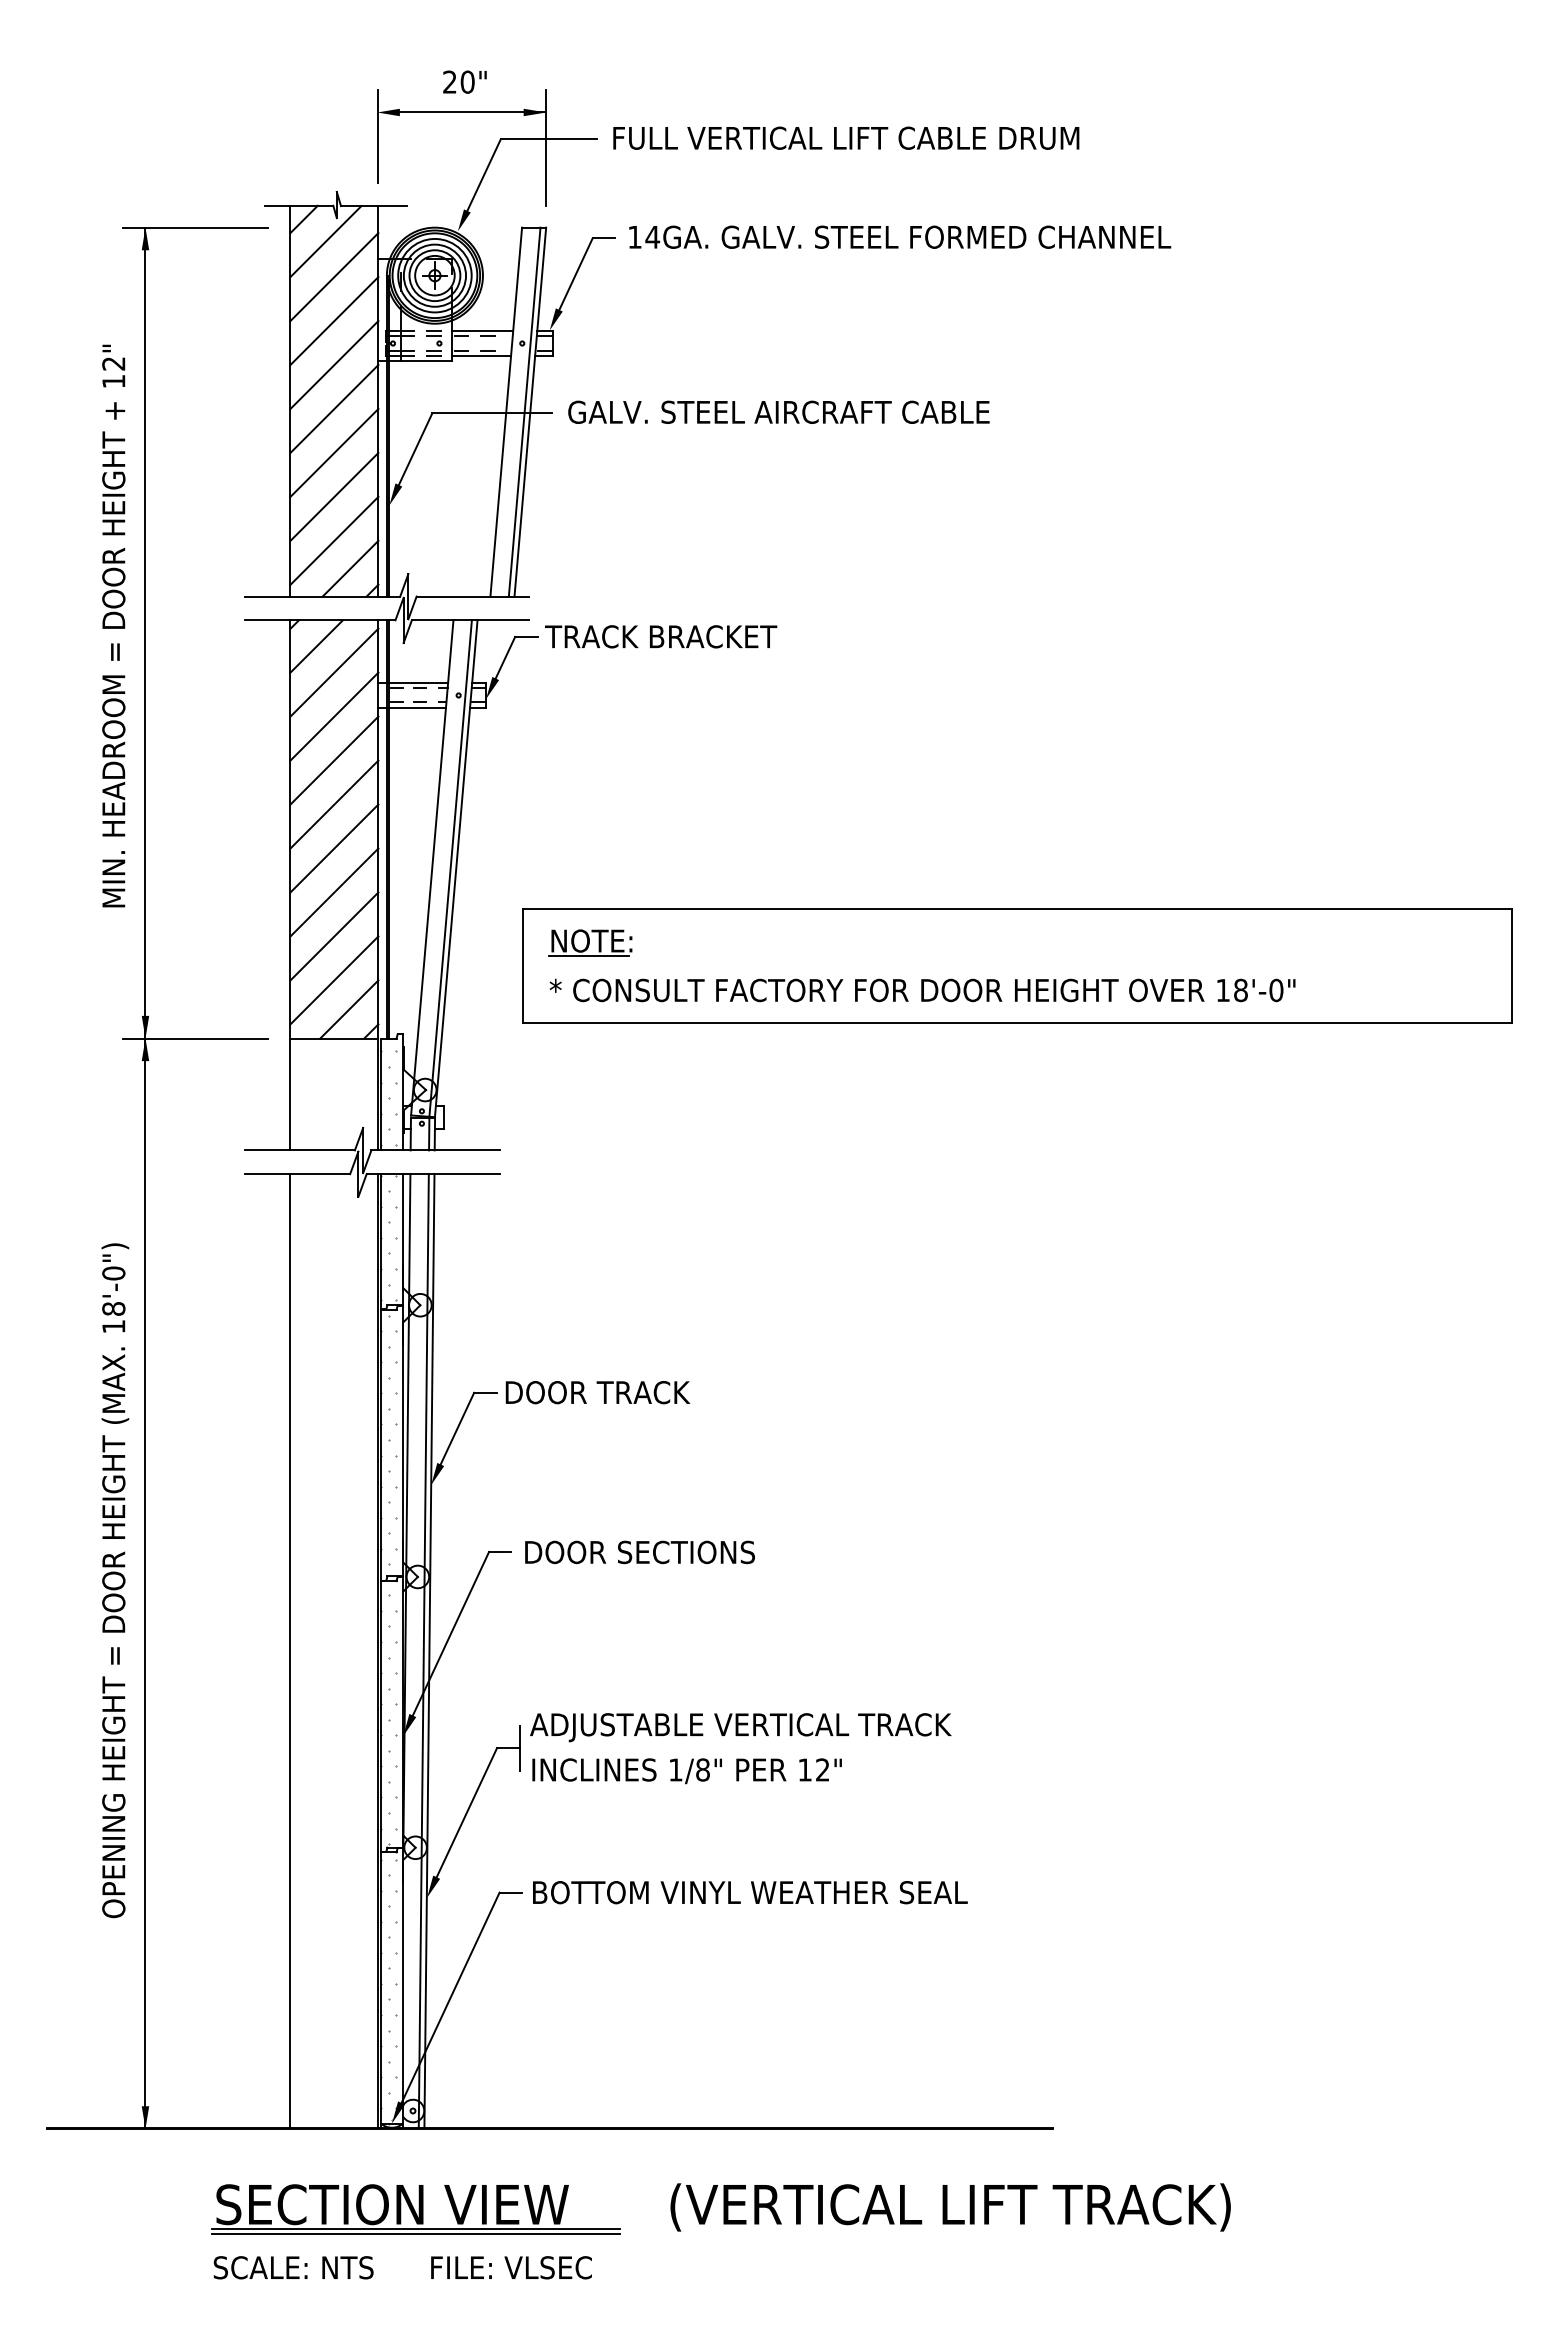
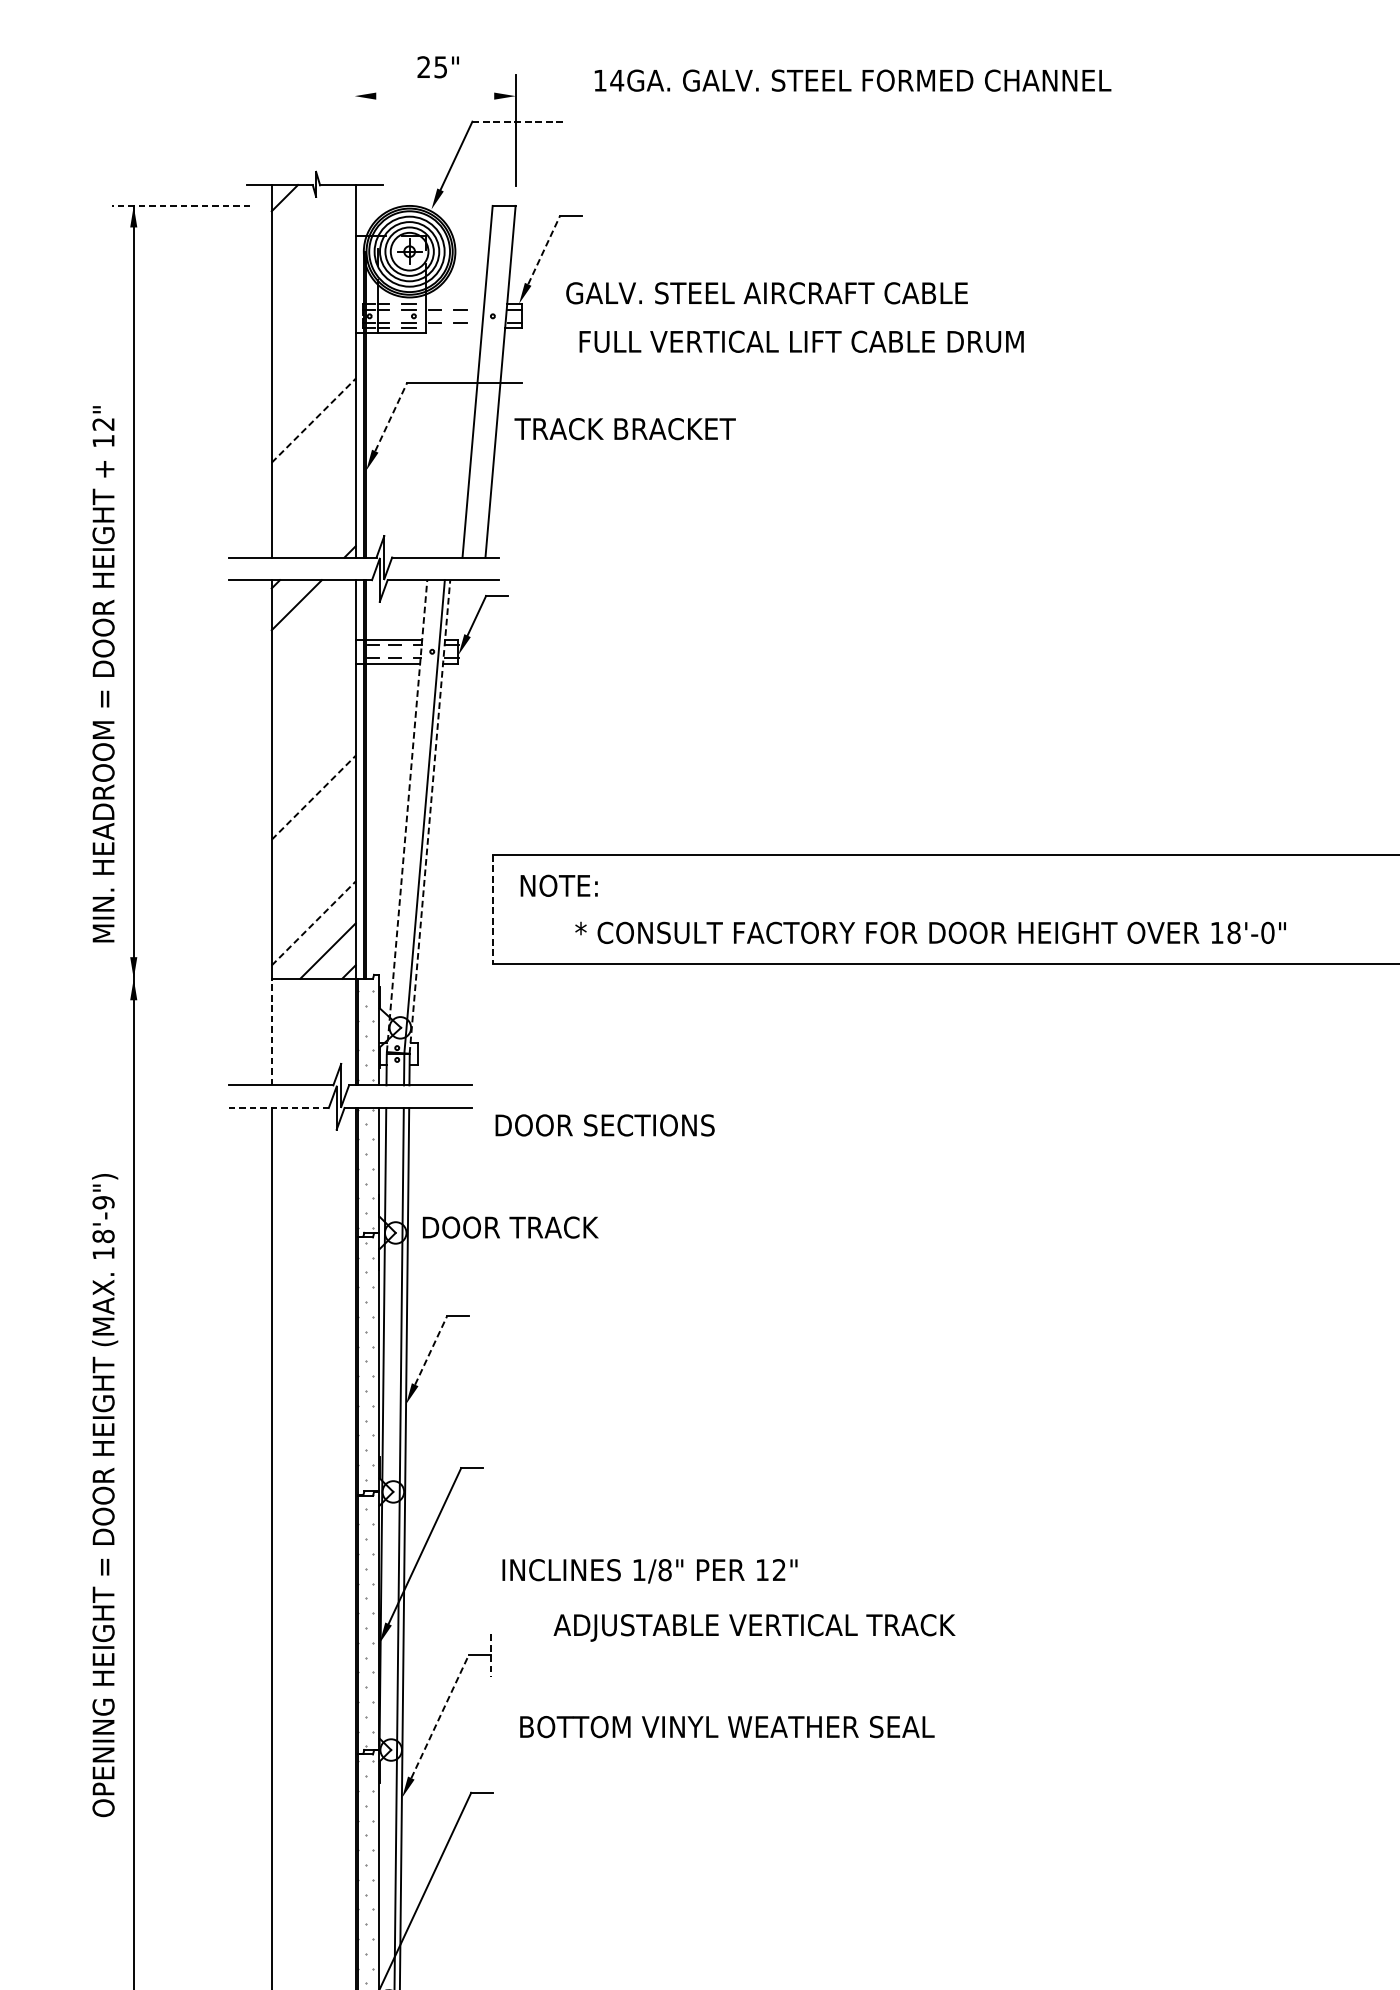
text: (467, 81) -> (440, 66), 20" -> 25"
line: (472, 112) -> (445, 96), removed
line: (378, 136) -> (355, 119), removed
text: (846, 137) -> (801, 341), moved
line: (548, 139) -> (517, 121), solid -> dashed
line: (194, 227) -> (180, 205), solid -> dashed
text: (900, 236) -> (853, 79), moved
line: (325, 241) -> (305, 219), removed
line: (576, 274) -> (544, 250), solid -> dashed
line: (334, 277) -> (313, 253), removed
line: (334, 321) -> (313, 295), removed
line: (482, 330) -> (454, 303), removed
line: (481, 356) -> (454, 328), removed
line: (334, 365) -> (313, 337), removed
line: (334, 409) -> (313, 379), removed
line: (524, 411) -> (494, 381), removed
text: (778, 411) -> (766, 292), moved
line: (415, 449) -> (391, 417), solid -> dashed
line: (334, 452) -> (313, 420), solid -> dashed
line: (334, 496) -> (313, 462), removed
line: (334, 540) -> (313, 504), removed
line: (350, 568) -> (329, 530), removed
text: (113, 625) -> (103, 673), moved
text: (661, 636) -> (625, 428), moved
line: (334, 672) -> (313, 629), removed
line: (334, 716) -> (313, 671), removed
line: (334, 760) -> (313, 713), removed
line: (334, 804) -> (313, 755), removed
line: (334, 848) -> (313, 797), solid -> dashed
line: (432, 867) -> (407, 815), solid -> dashed
line: (456, 868) -> (430, 816), solid -> dashed
line: (334, 892) -> (313, 839), removed
line: (334, 936) -> (313, 881), removed
line: (588, 956) -> (555, 900), removed
line: (522, 966) -> (493, 910), solid -> dashed
line: (334, 980) -> (313, 923), solid -> dashed
text: (922, 990) -> (930, 932), moved
line: (194, 1038) -> (180, 978), removed
line: (290, 1094) -> (271, 1032), solid -> dashed
line: (297, 1174) -> (278, 1108), solid -> dashed
text: (113, 1273) -> (103, 1202), 18'-0") -> 18'-9")
text: (597, 1392) -> (510, 1227), moved
line: (457, 1428) -> (431, 1350), solid -> dashed
text: (639, 1552) -> (604, 1125), moved
text: (740, 1727) -> (754, 1627), moved
line: (520, 1749) -> (491, 1656), solid -> dashed
text: (686, 1771) -> (649, 1571), moved
line: (467, 1812) -> (440, 1716), solid -> dashed
text: (750, 1892) -> (727, 1726), moved

